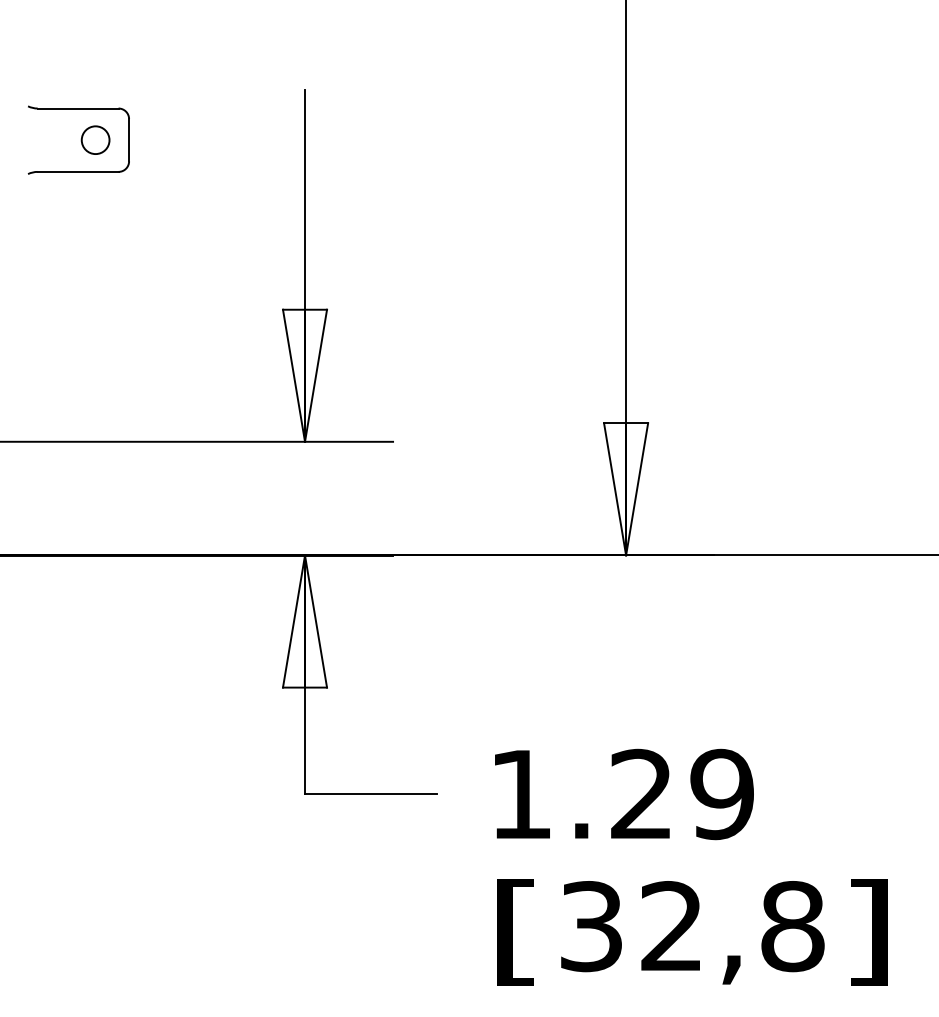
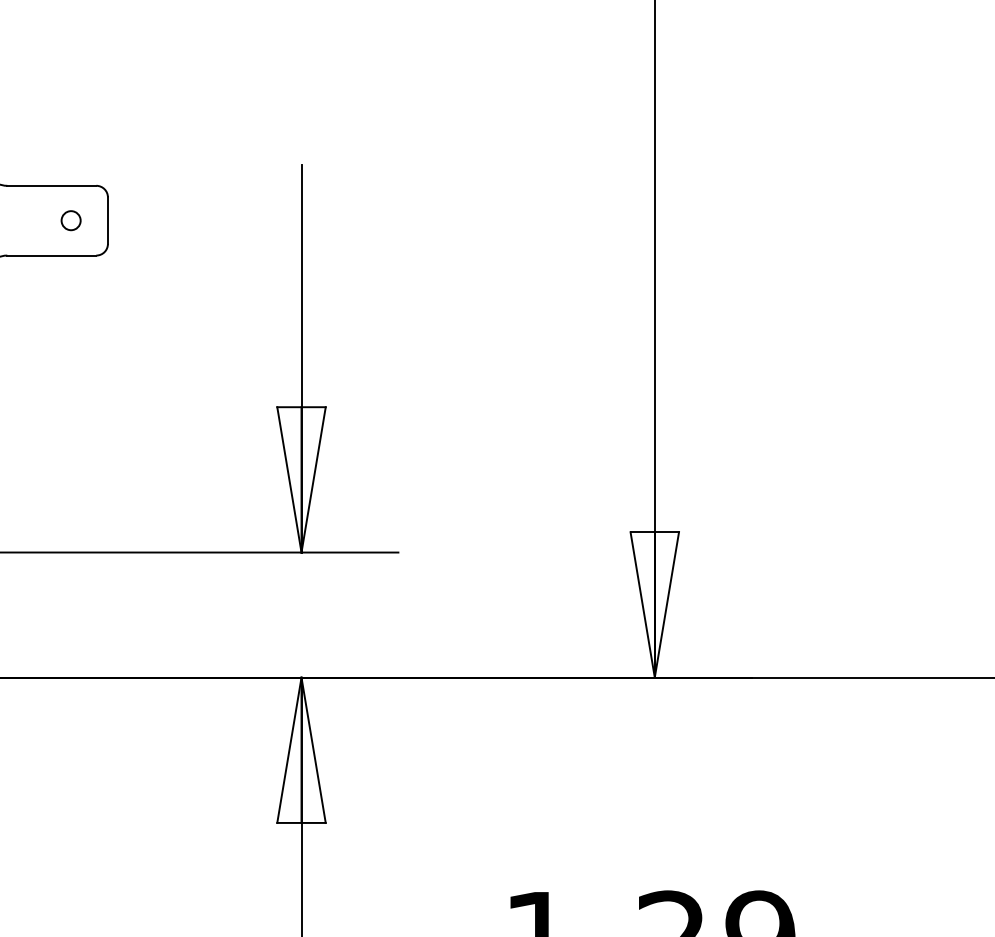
circle: (95, 139) -> (70, 219), size x0.62

